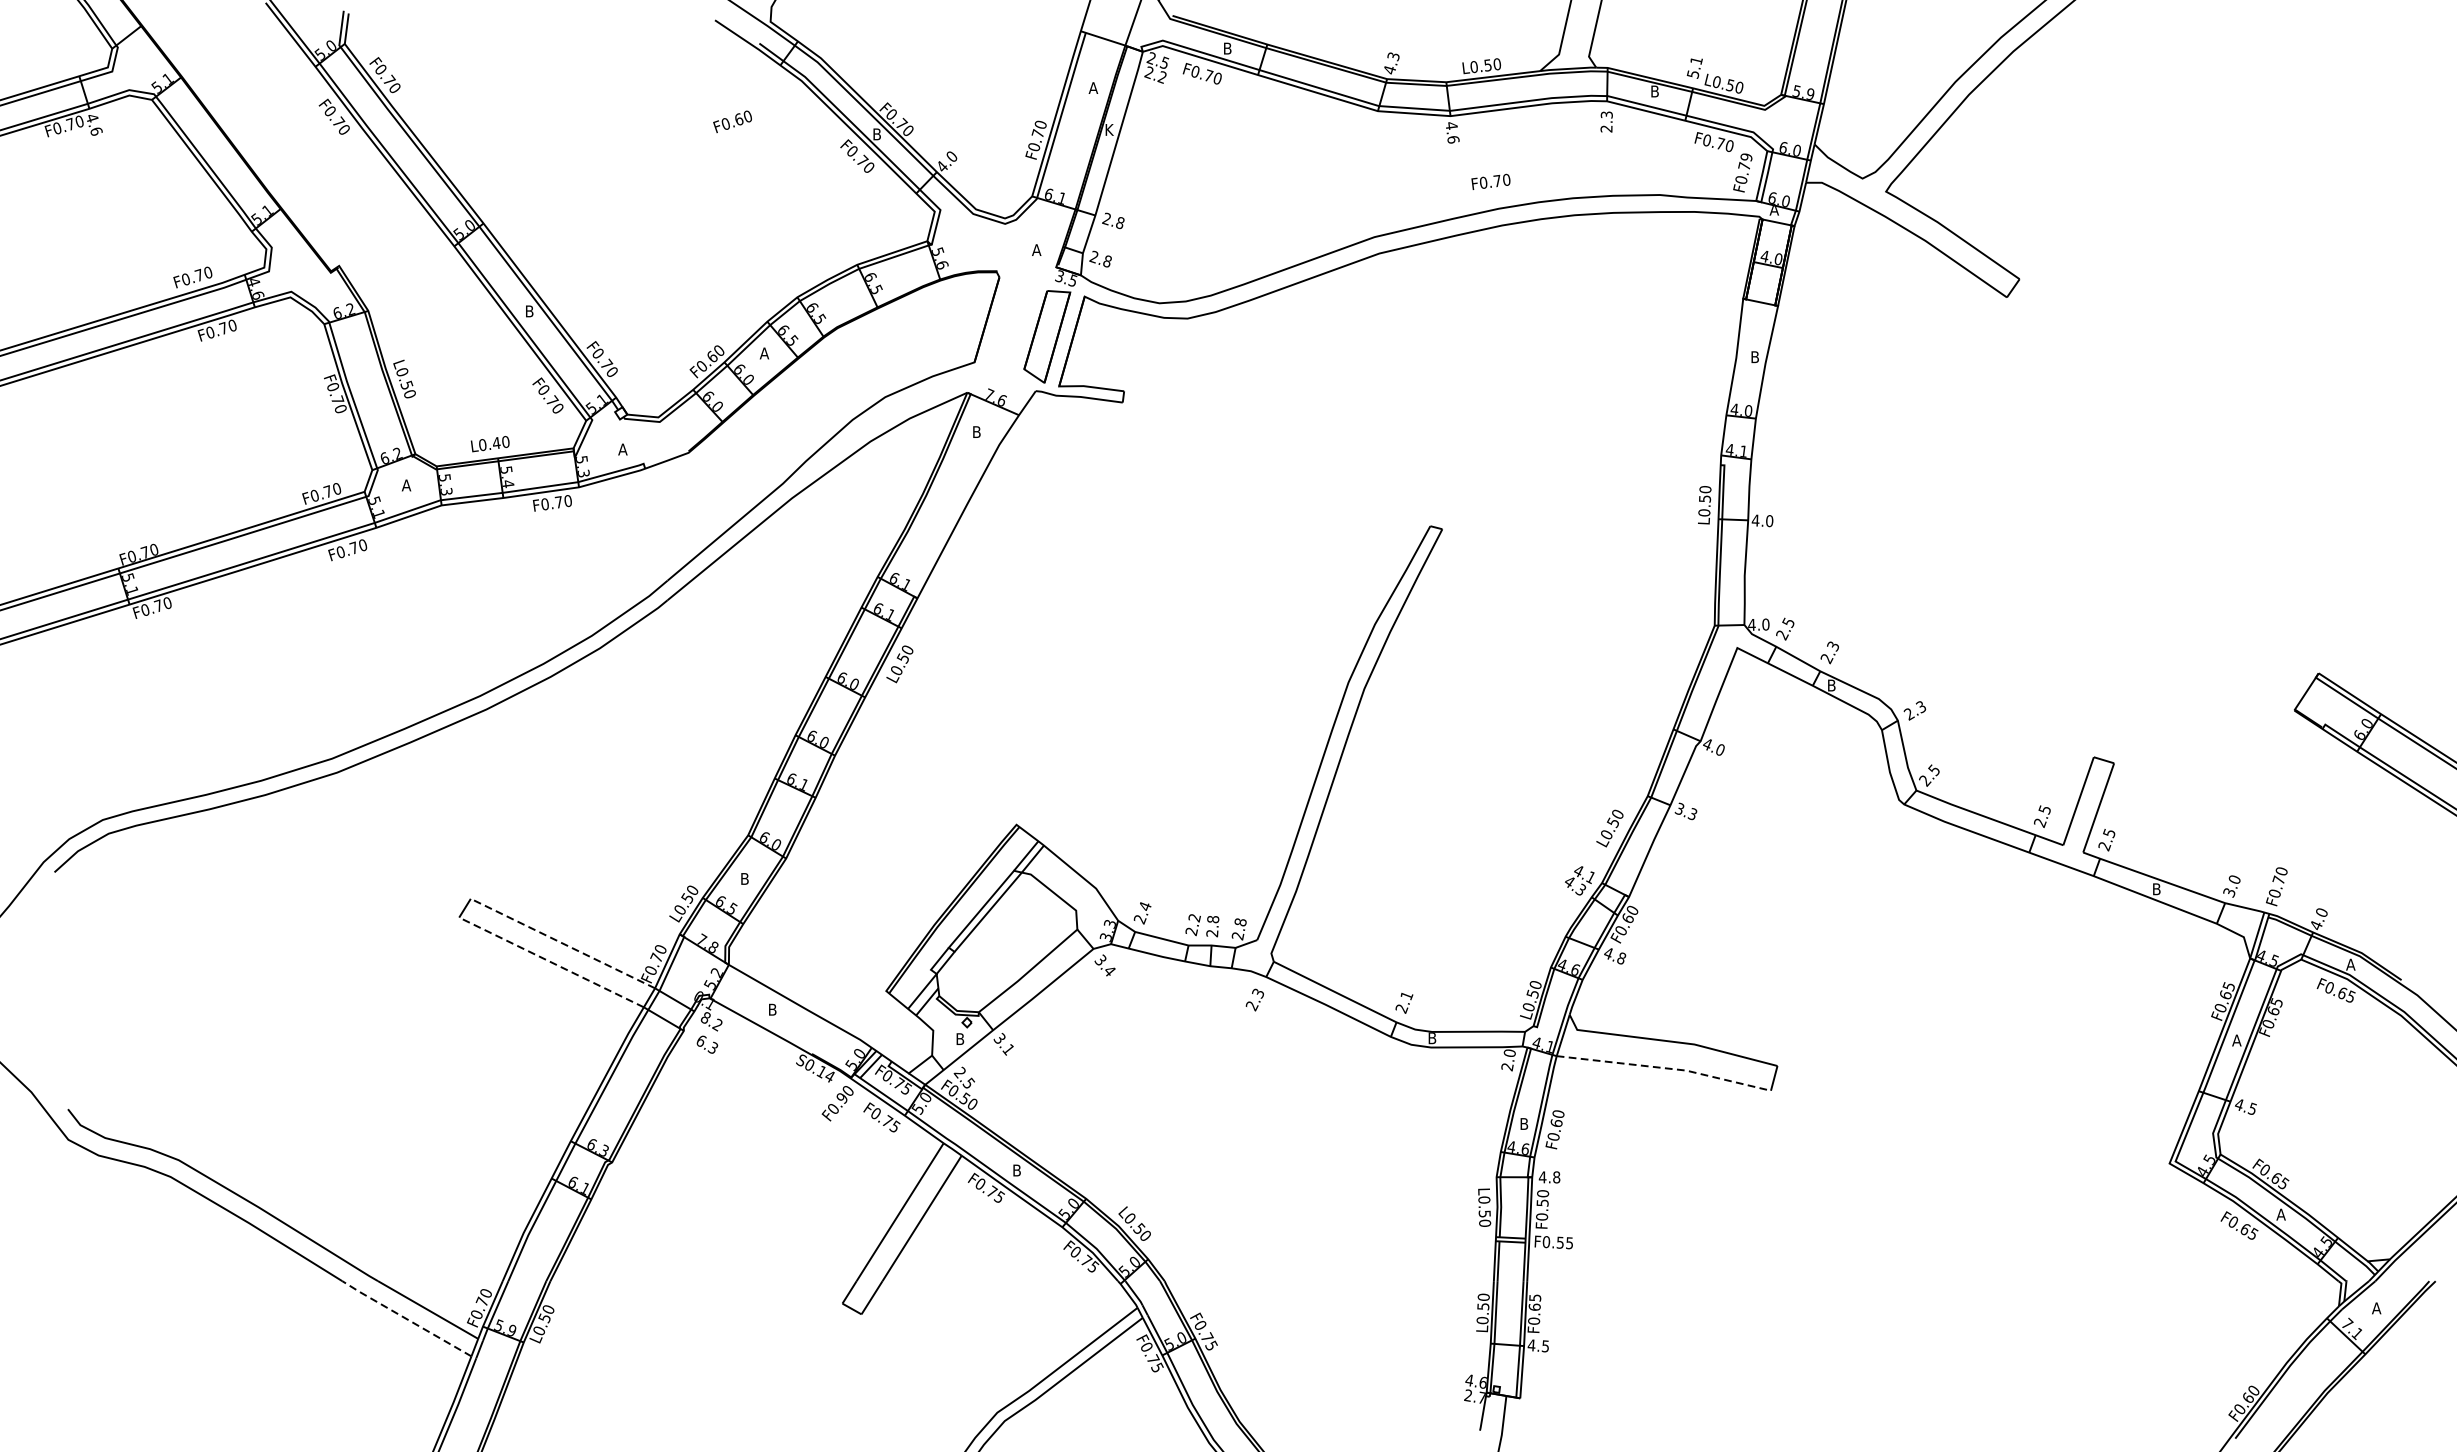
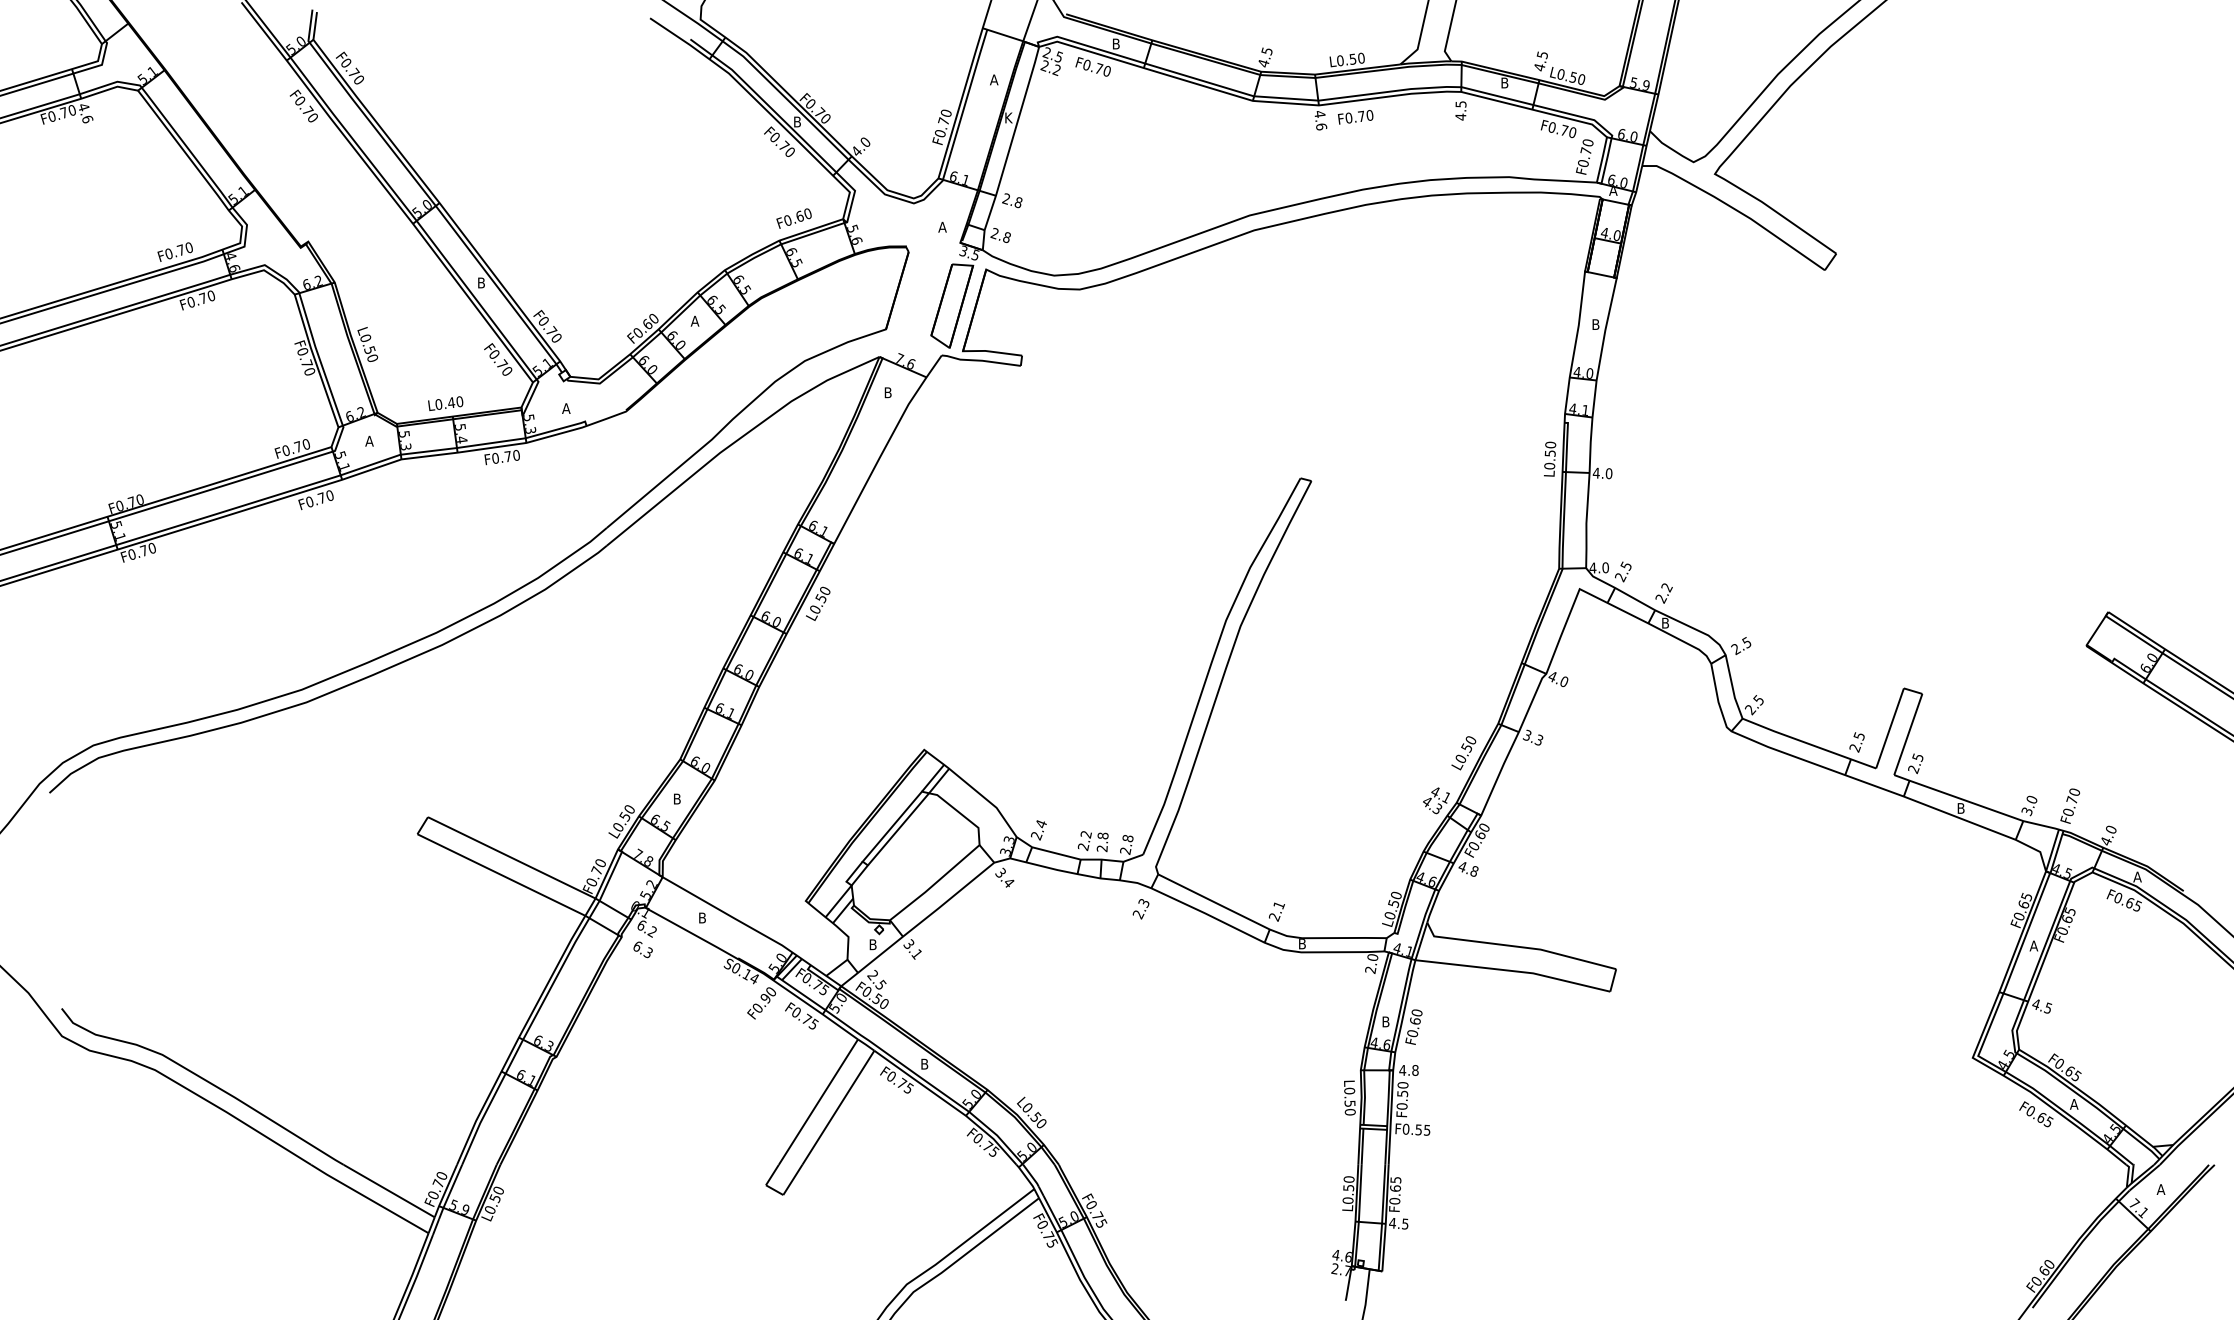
text: (1392, 55) -> (1266, 50), 4.3 -> 4.5
text: (1694, 67) -> (1540, 61), 5.1 -> 4.5
text: (731, 121) -> (793, 218), moved
text: (1606, 121) -> (1460, 110), 2.3 -> 4.5
text: (1745, 158) -> (1587, 143), F0.79 -> F0.70
text: (1490, 182) -> (1355, 117), moved
text: (1832, 646) -> (1666, 587), 2.3 -> 2.2
text: (1921, 705) -> (1747, 641), 2.3 -> 2.5
line: (562, 943) -> (511, 857), dashed -> solid
line: (550, 961) -> (500, 874), dashed -> solid
text: (705, 1016) -> (641, 924), 8.2 -> 6.2
line: (1665, 1068) -> (1514, 971), dashed -> solid
line: (406, 1318) -> (369, 1198), dashed -> solid

